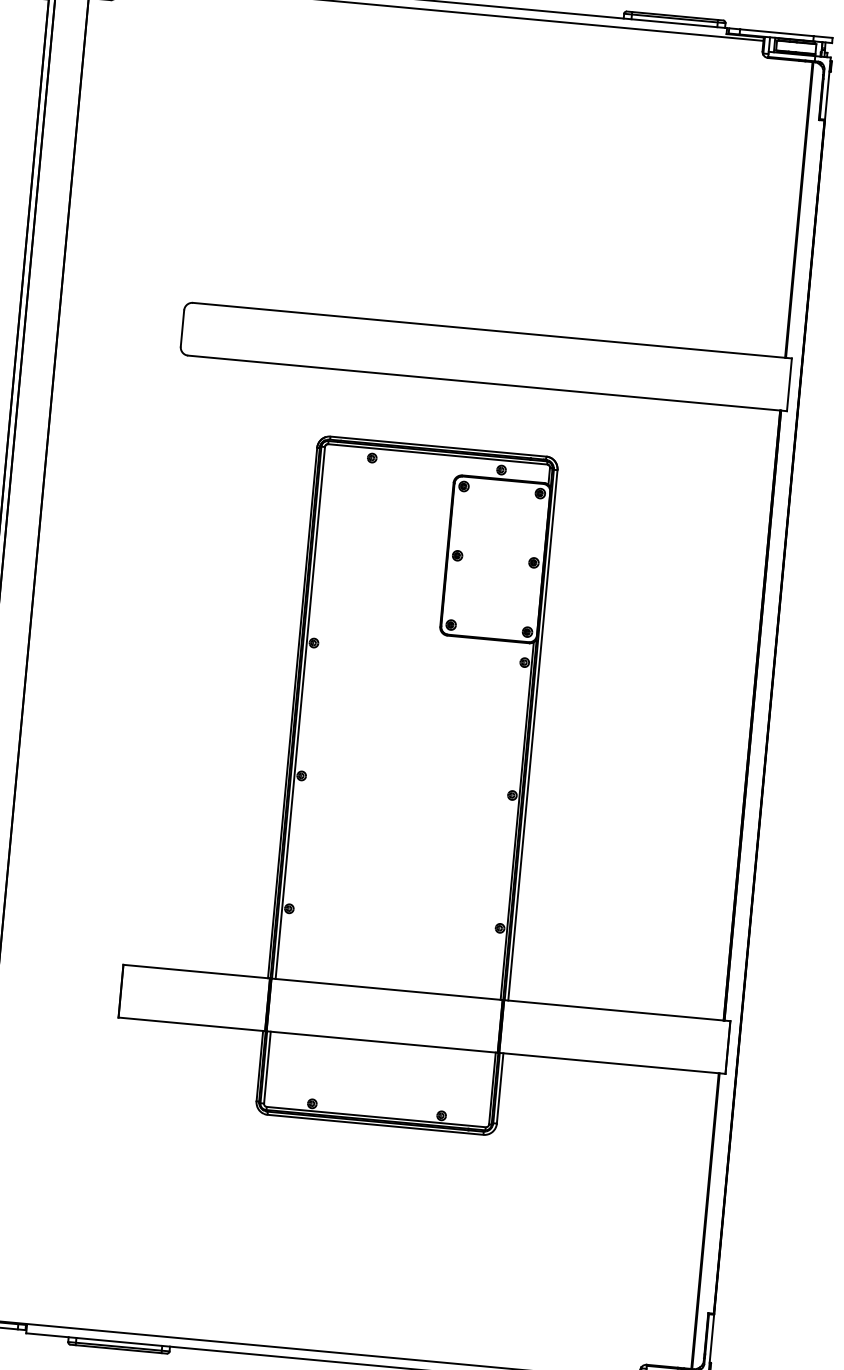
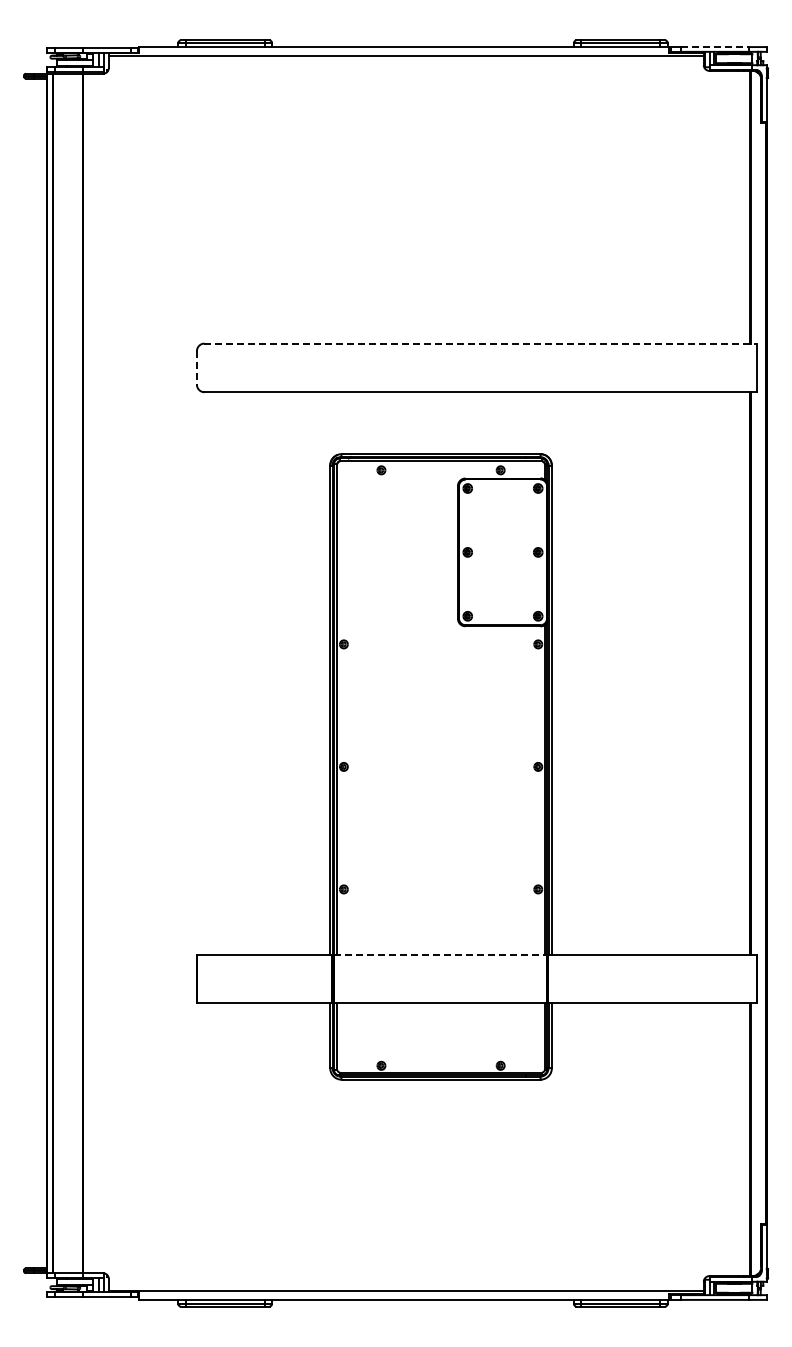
line: (777, 33) -> (715, 47), solid -> dashed
line: (182, 328) -> (196, 367), solid -> dashed
line: (493, 330) -> (481, 343), solid -> dashed
line: (387, 989) -> (440, 954), solid -> dashed

